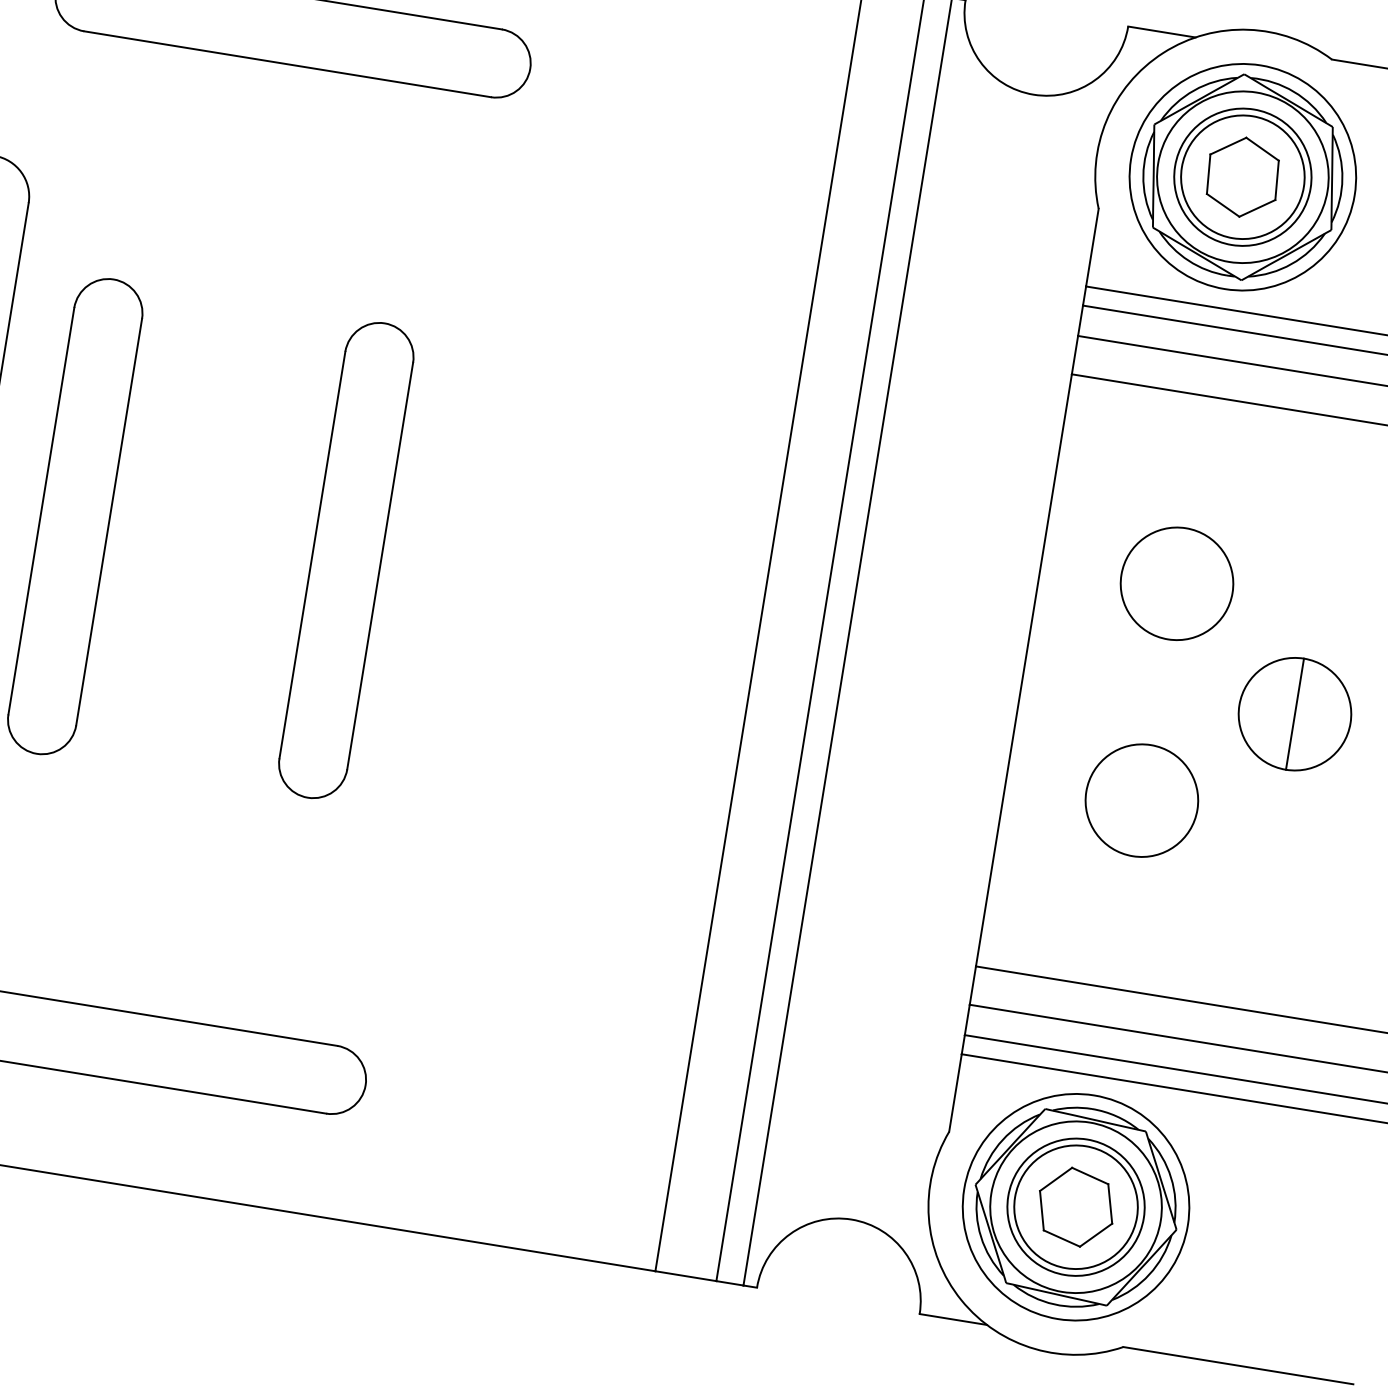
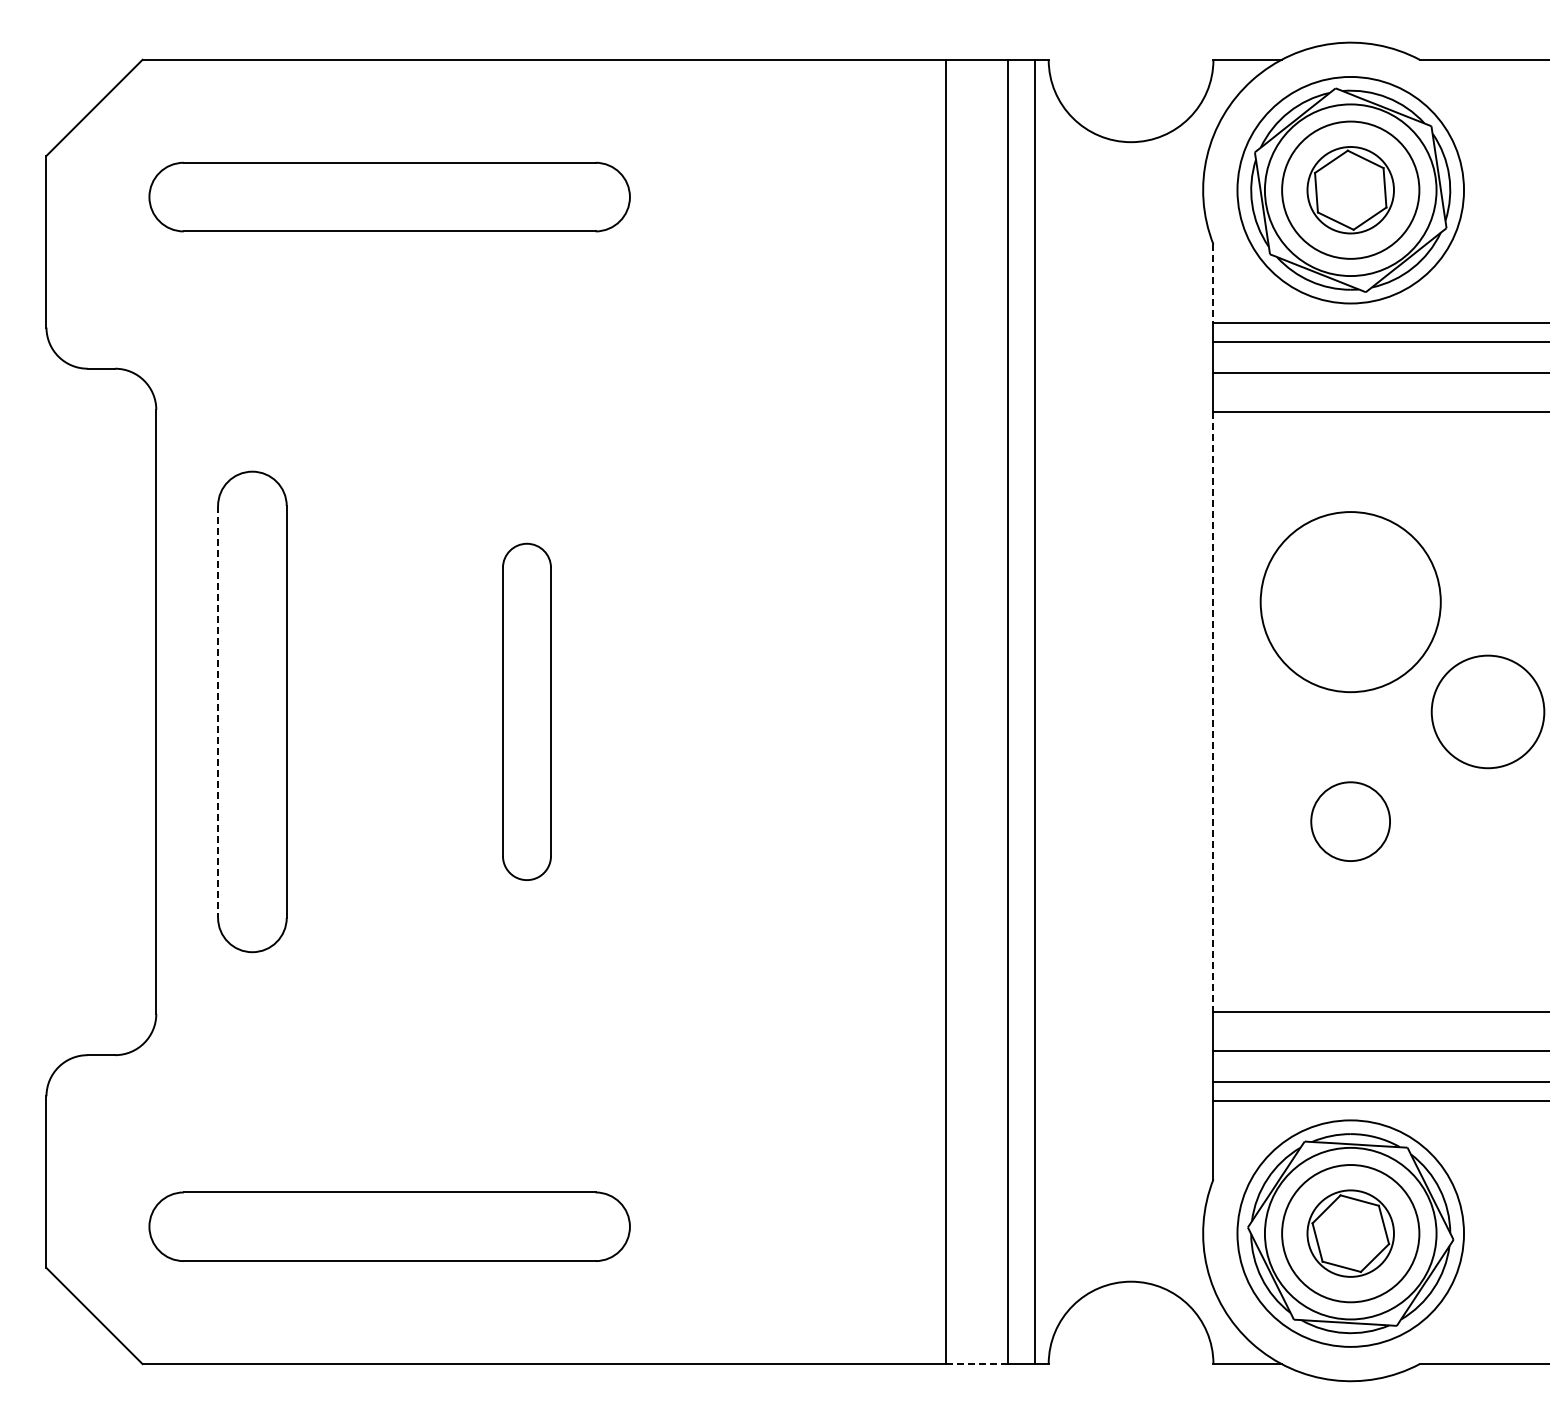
circle: (1242, 177) -> (1350, 190), size x0.7
line: (1092, 248) -> (1213, 284), solid -> dashed
line: (41, 510) -> (218, 711), solid -> dashed
part: (345, 560) -> (526, 711), size x0.7
circle: (1176, 583) -> (1350, 601), size x1.6
line: (1023, 670) -> (1213, 712), solid -> dashed
line: (1295, 713) -> (1488, 711), removed
circle: (1141, 800) -> (1350, 821), size x0.7
circle: (1075, 1207) -> (1350, 1233), size x0.7
line: (685, 1276) -> (976, 1364), solid -> dashed

